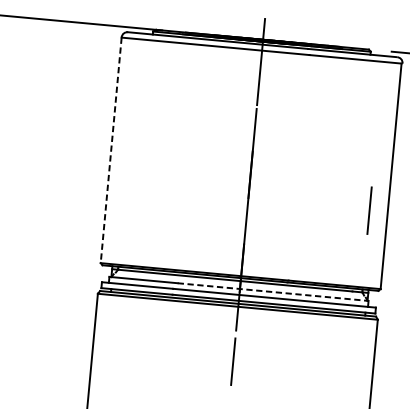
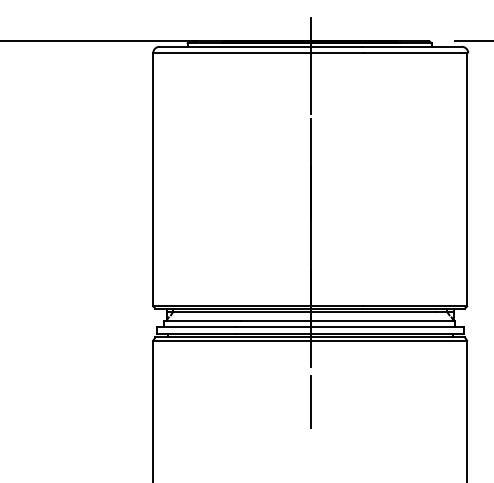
line: (111, 150) -> (153, 180), dashed -> solid
line: (369, 209) -> (446, 219), removed
line: (273, 291) -> (348, 320), dashed -> solid

